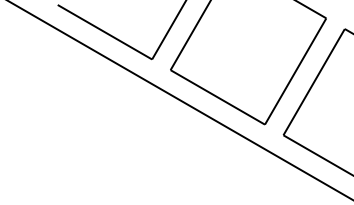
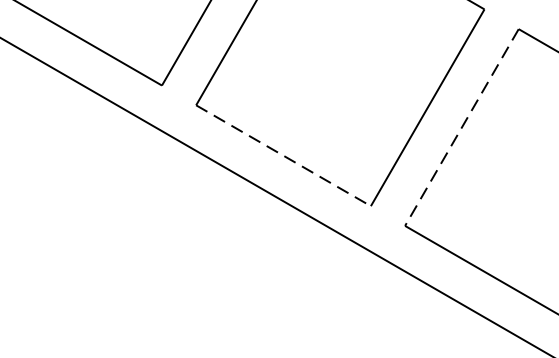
line: (313, 82) -> (460, 128), solid -> dashed
line: (218, 97) -> (284, 155), solid -> dashed

